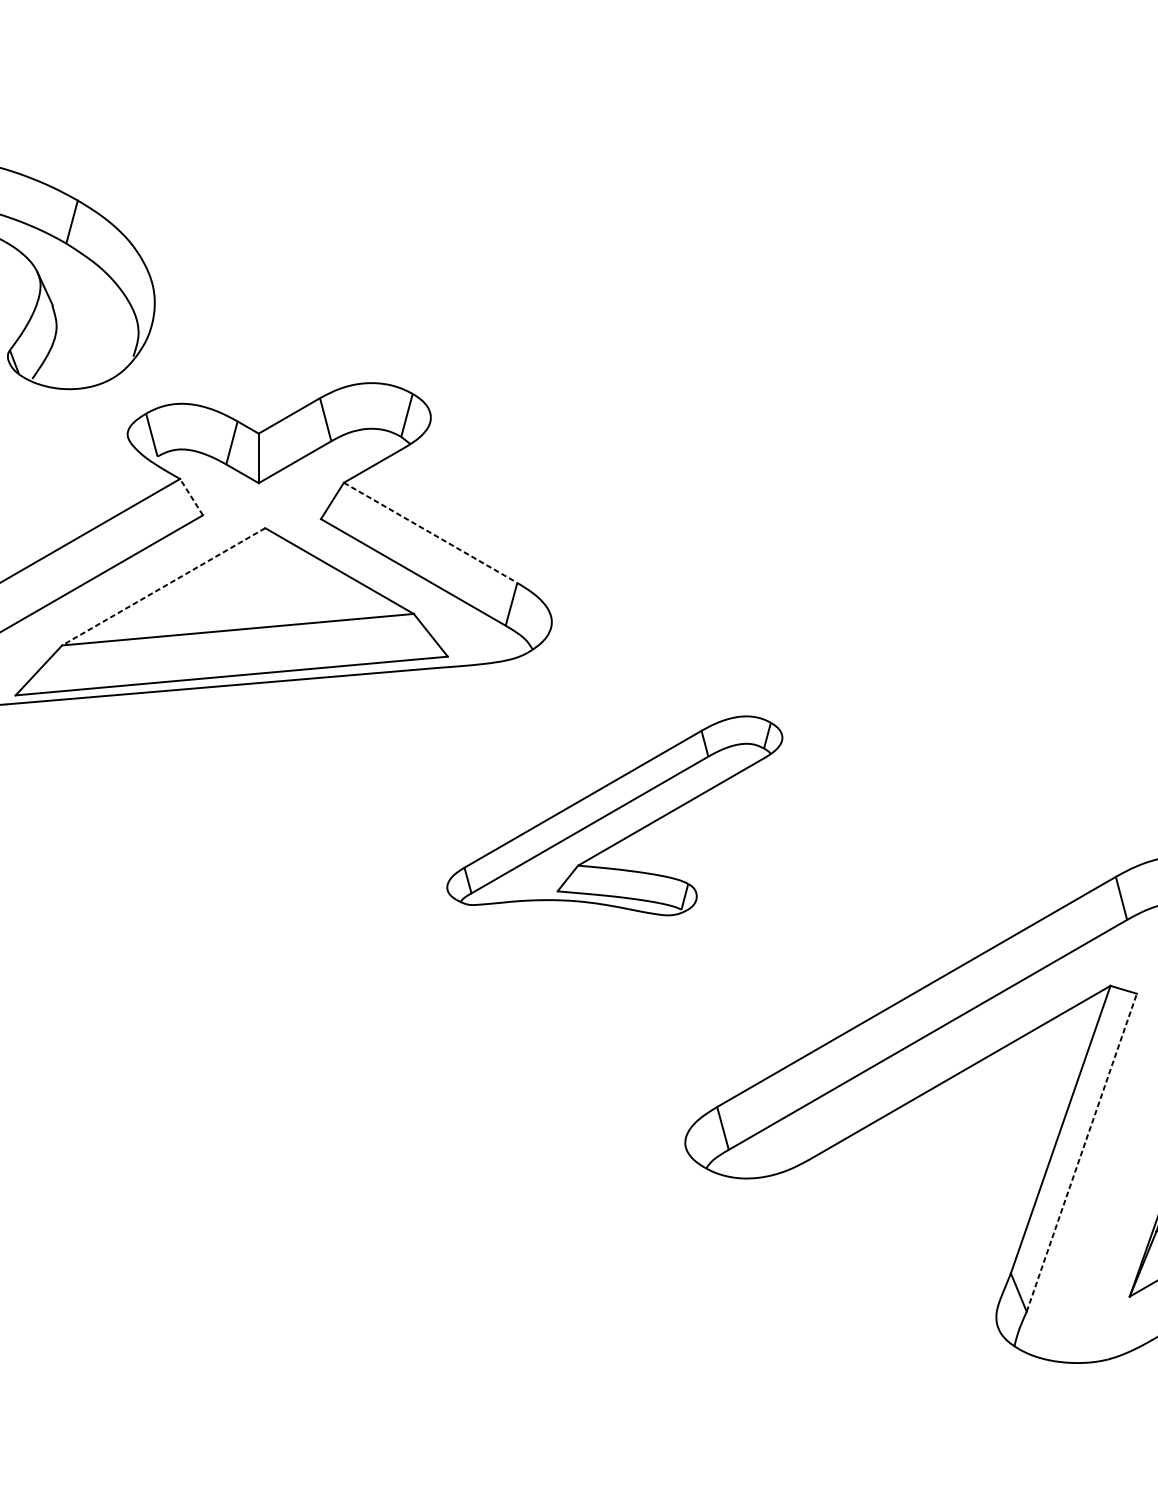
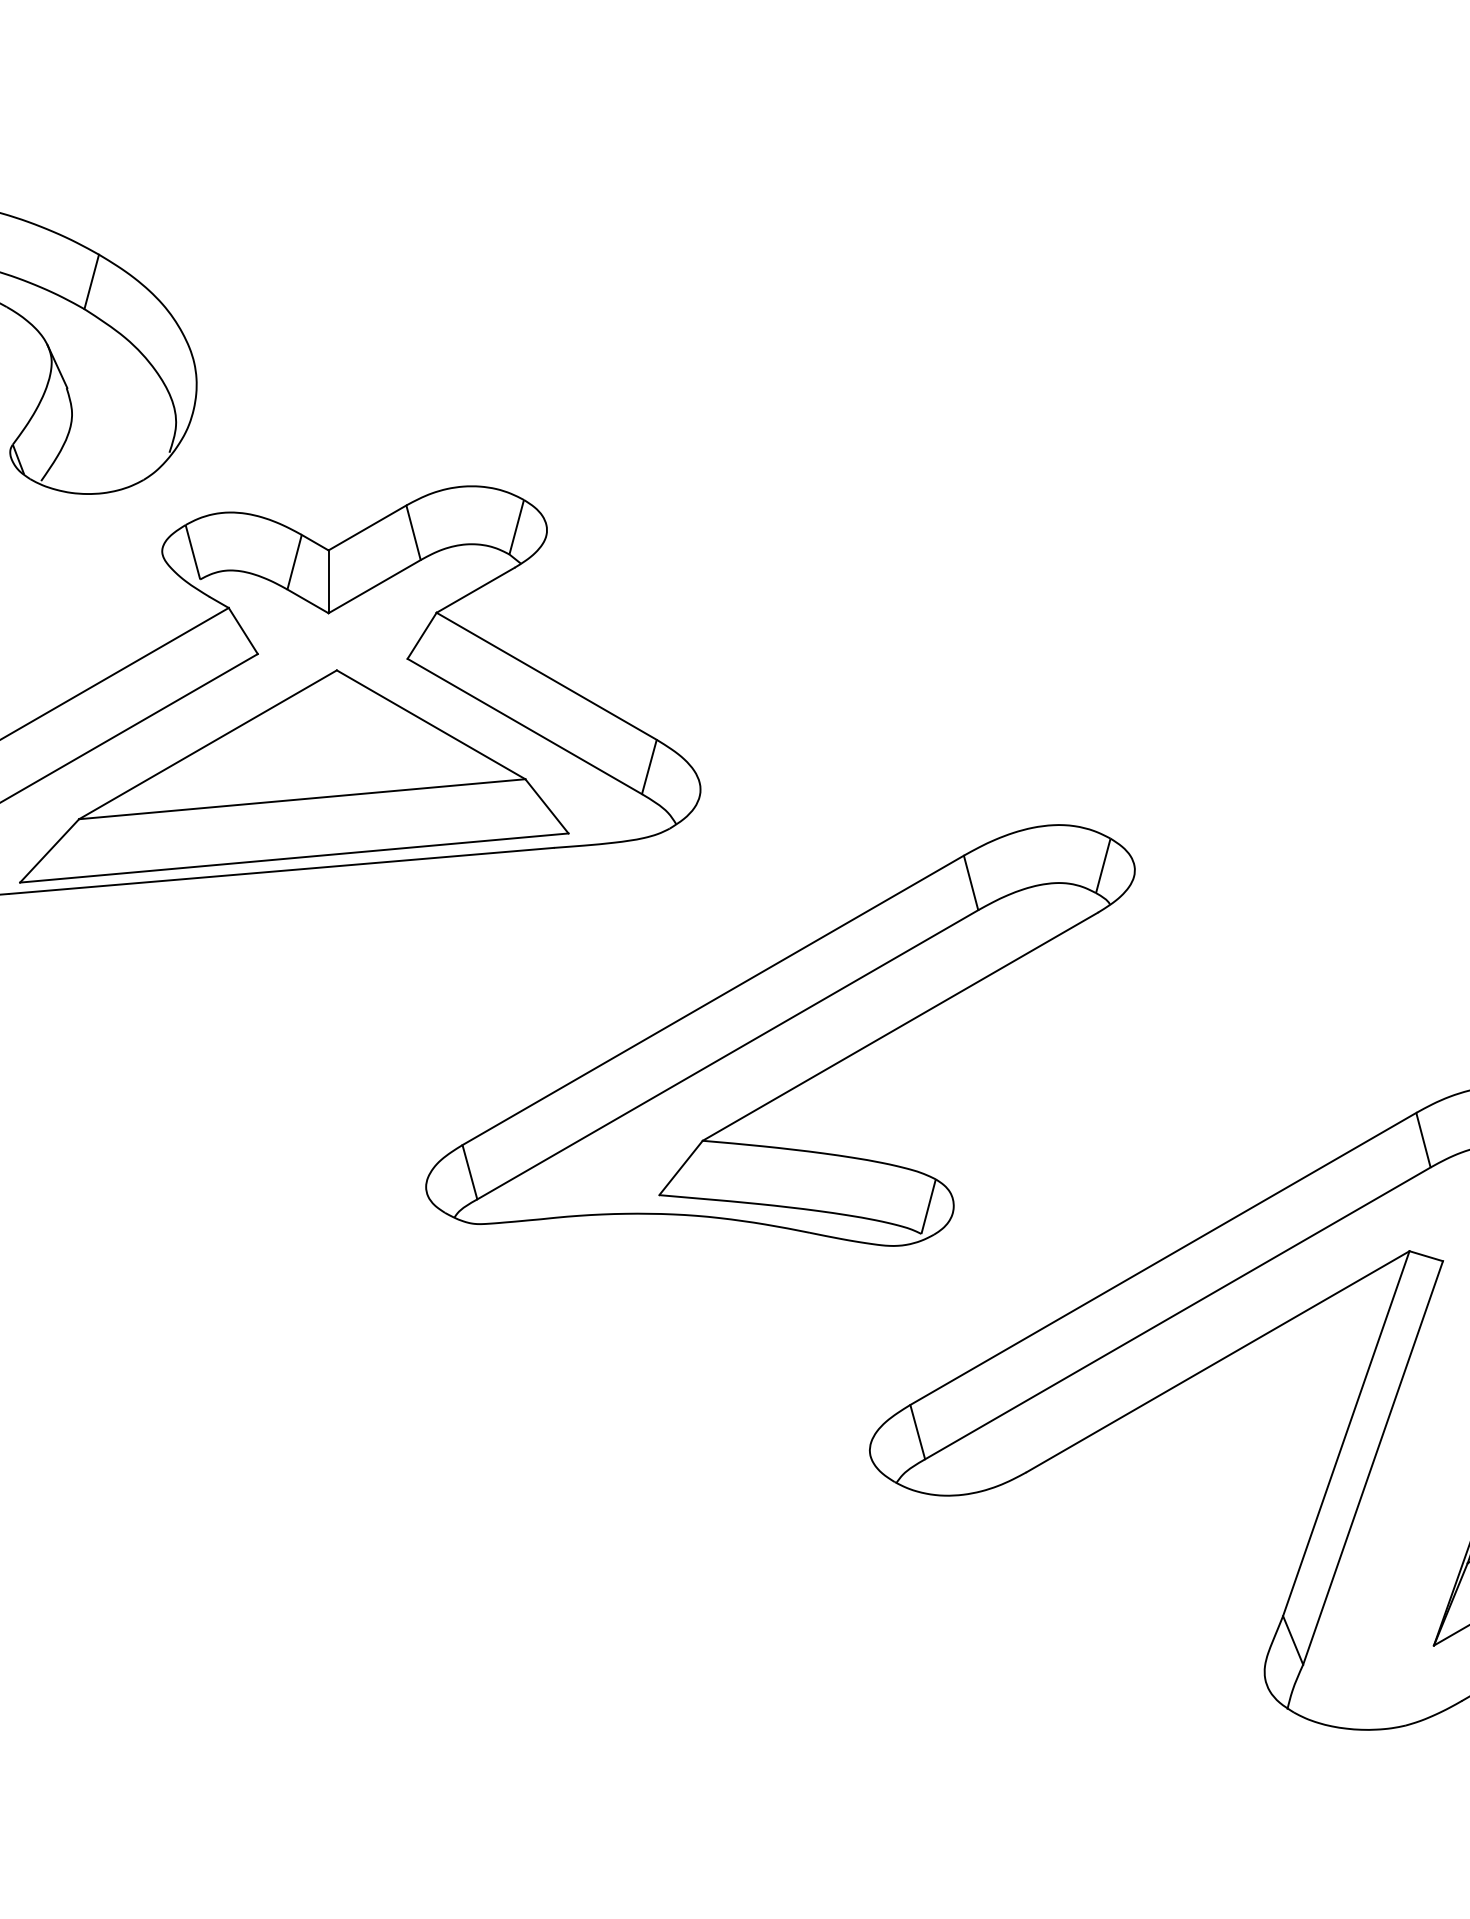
line: (191, 496) -> (243, 630), dashed -> solid
line: (431, 532) -> (547, 676), dashed -> solid
line: (163, 586) -> (207, 744), dashed -> solid
part: (614, 815) -> (780, 1035), size x1.67
line: (1082, 1152) -> (1373, 1462), dashed -> solid

